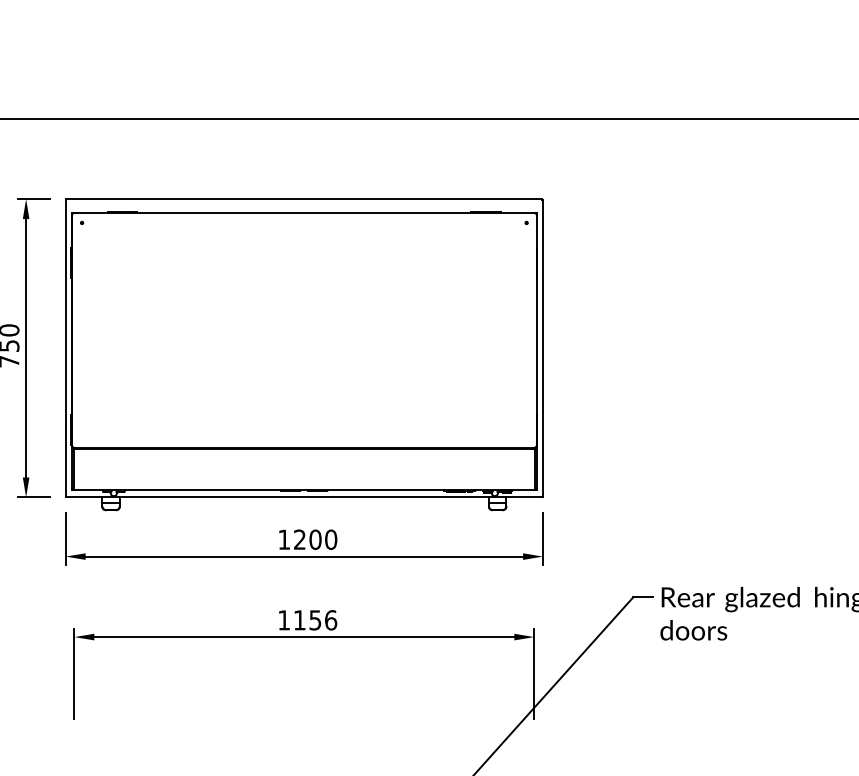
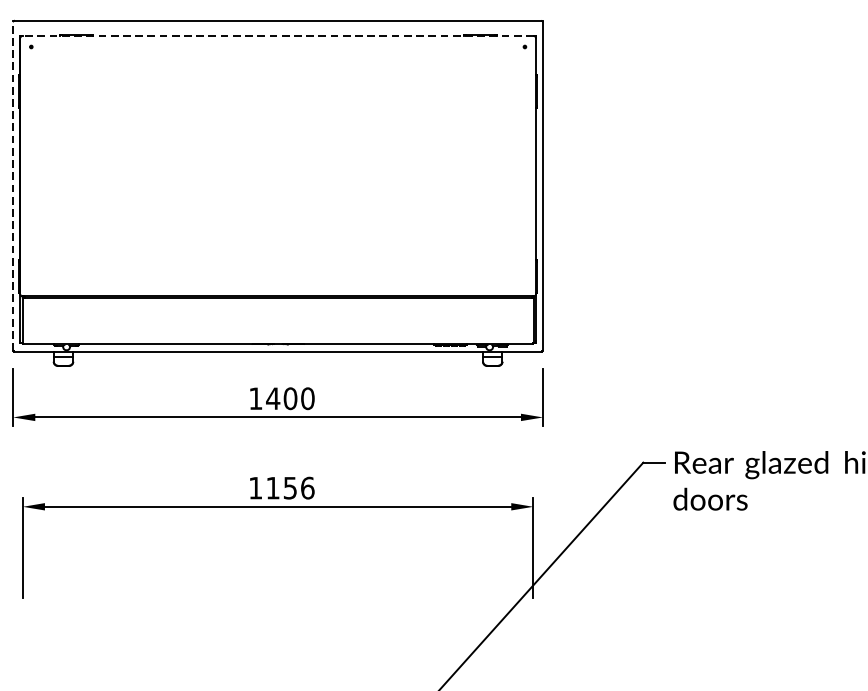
line: (303, 213) -> (277, 36), solid -> dashed
line: (65, 348) -> (12, 186), solid -> dashed
text: (299, 539) -> (272, 398), 1200 -> 1400

